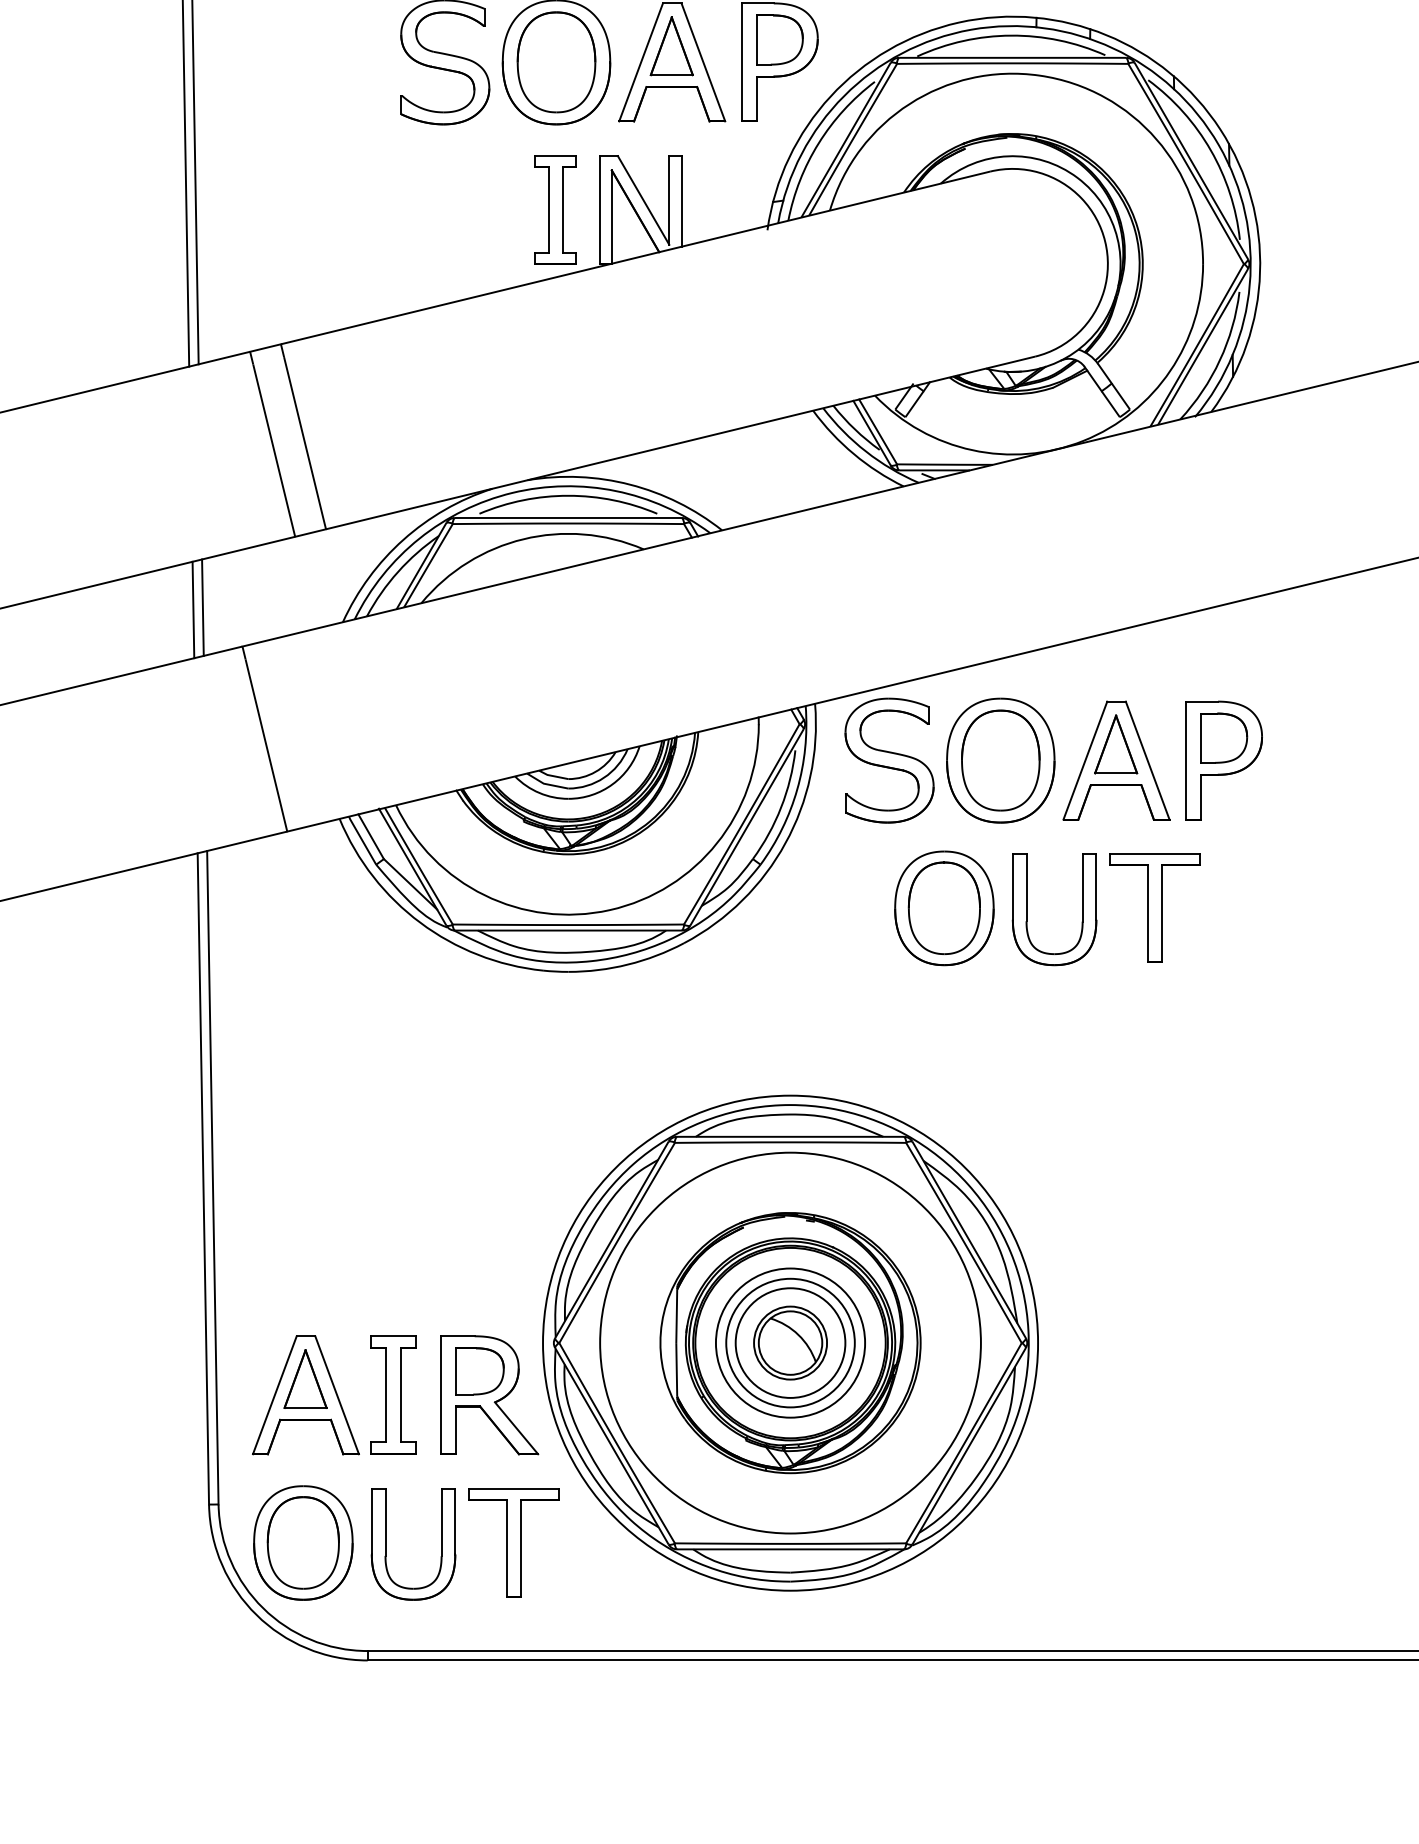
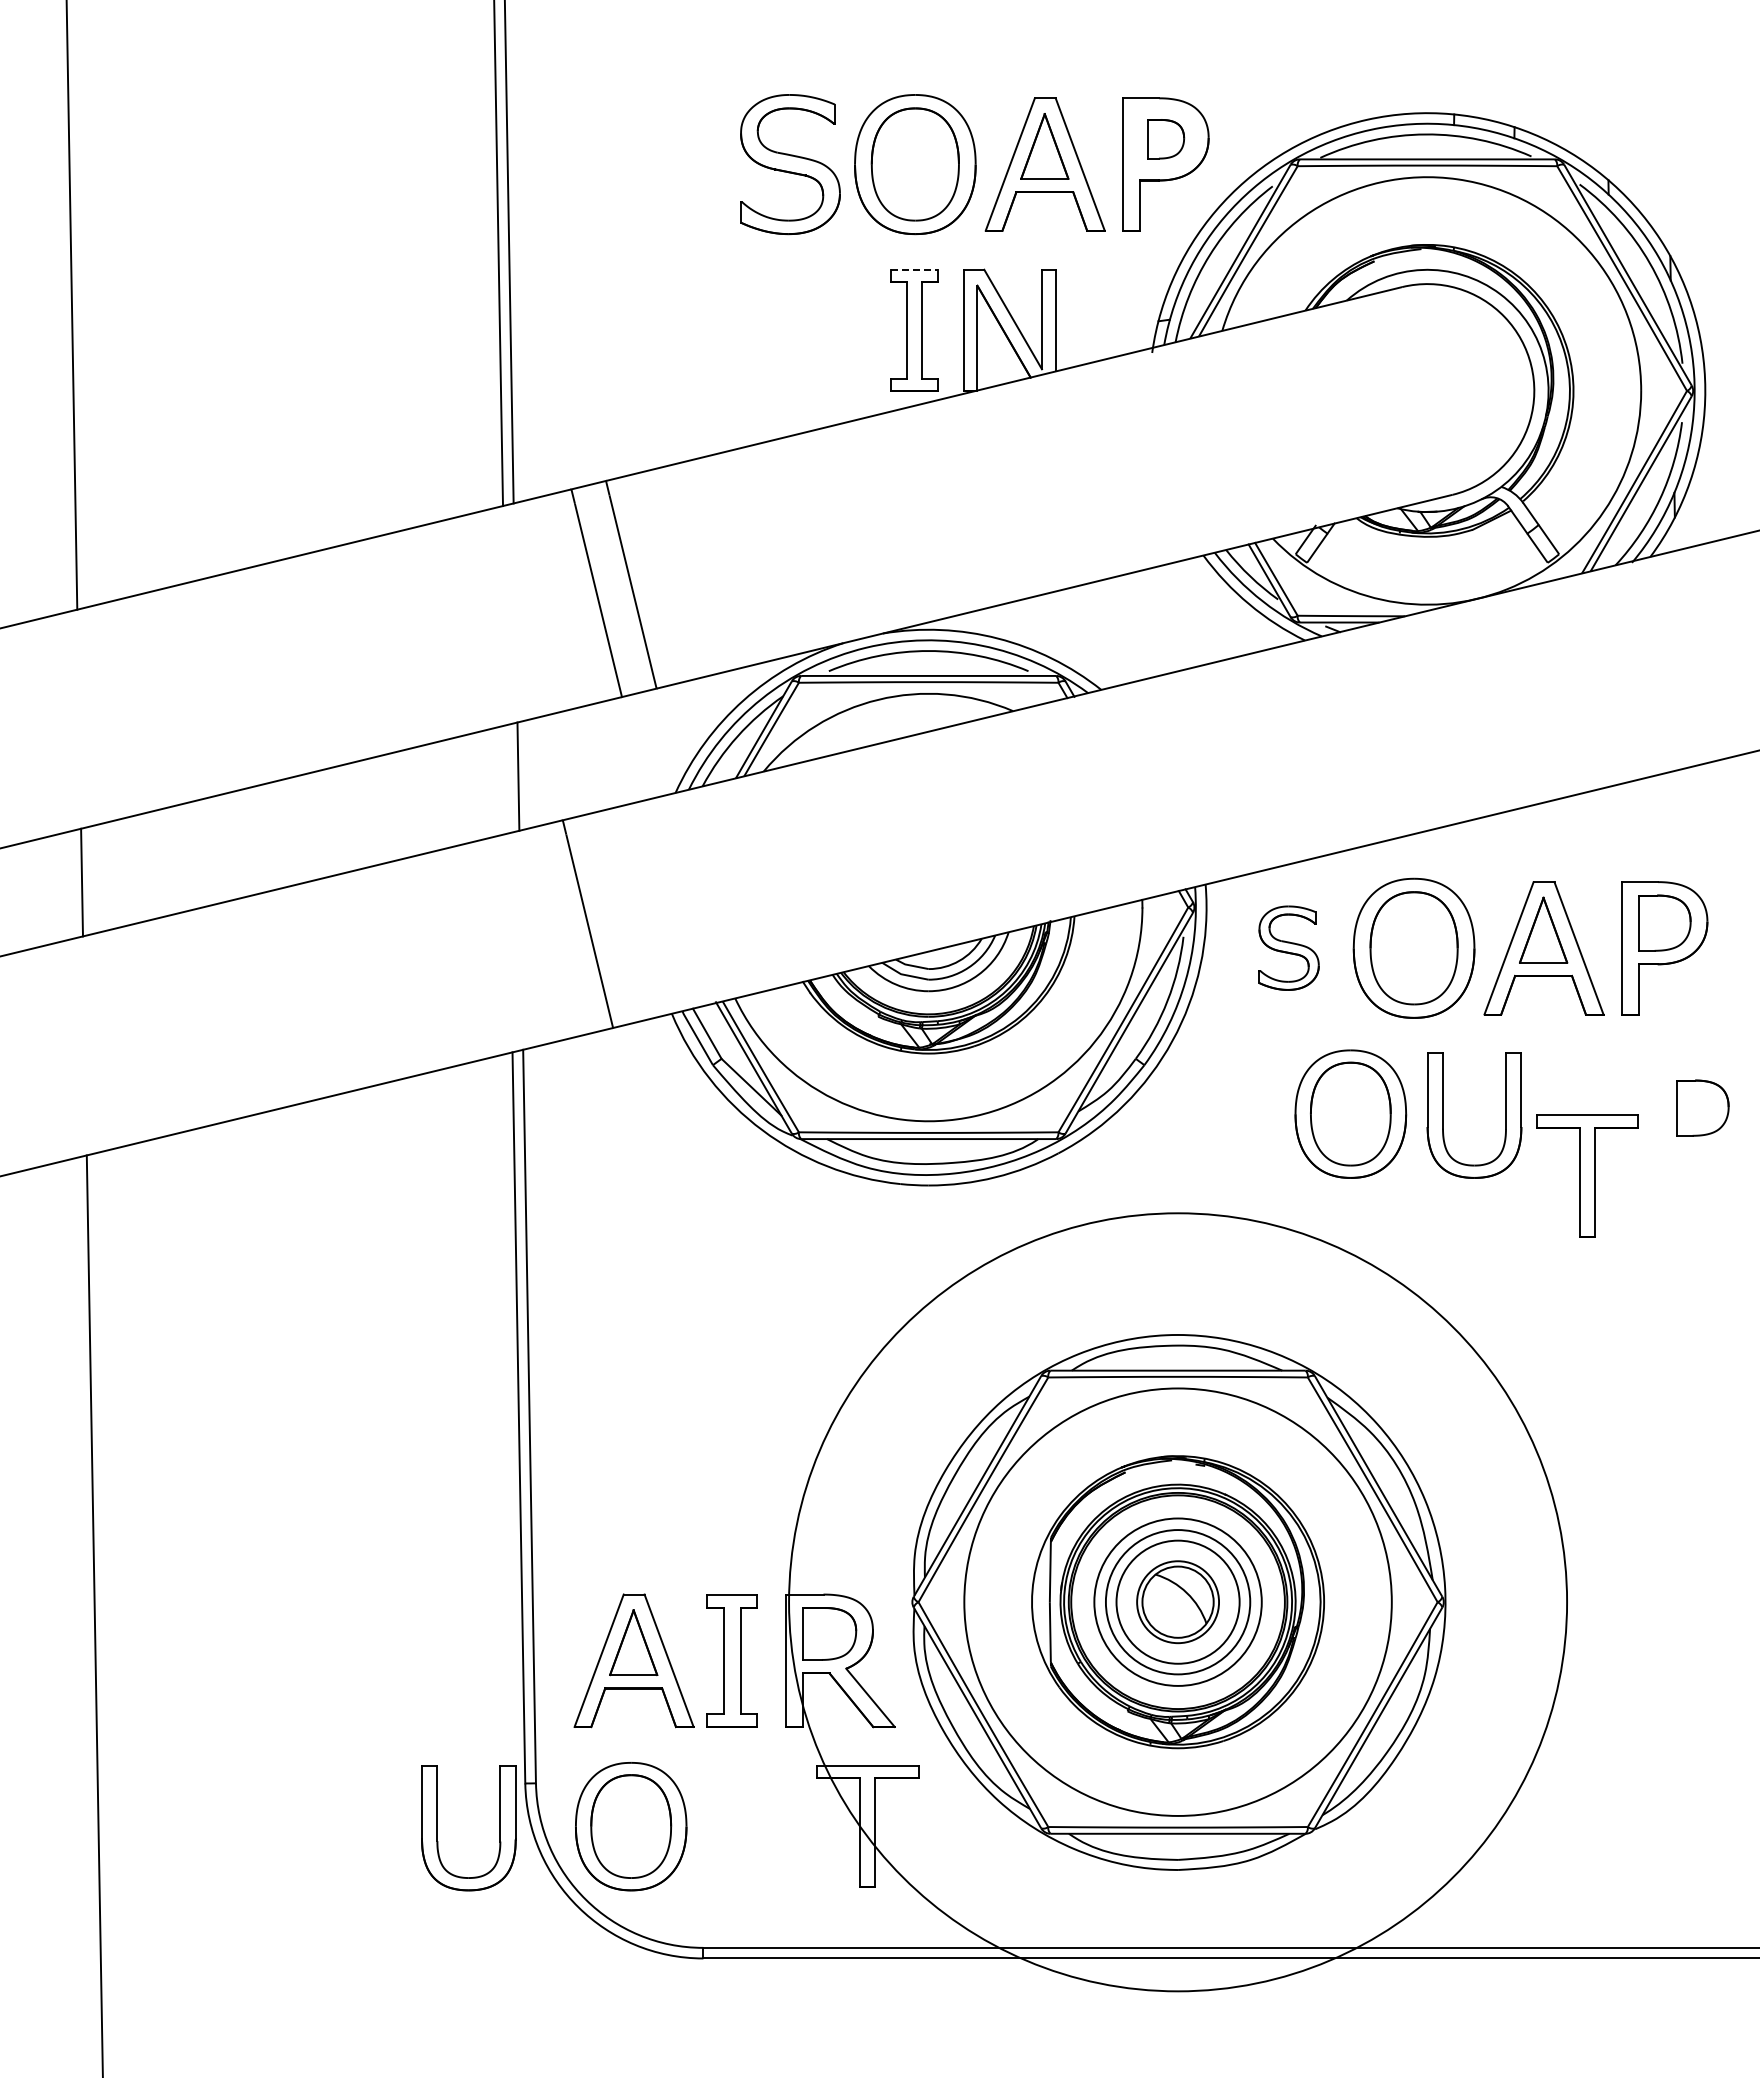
part: (779, 39) -> (1165, 138), size x0.7
line: (555, 155) -> (914, 269), solid -> dashed
line: (193, 610) -> (507, 779), removed
part: (888, 759) -> (1288, 947), size x0.6
part: (1257, 902) -> (1702, 1107), added
part: (1155, 907) -> (1587, 1175), moved
circle: (790, 1343) -> (1177, 1602), size x1.4
part: (385, 1544) -> (437, 1828), moved

